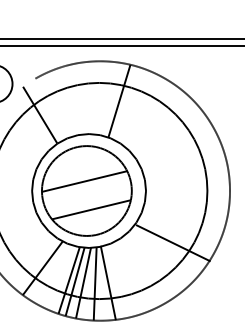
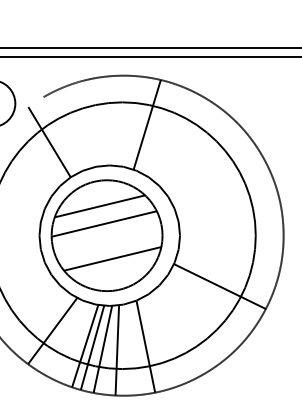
line: (80, 167) -> (99, 206), added
line: (173, 243) -> (220, 286), moved
line: (107, 282) -> (144, 346), moved

